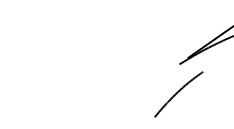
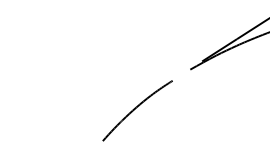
curve: (177, 93) -> (135, 109), moved

